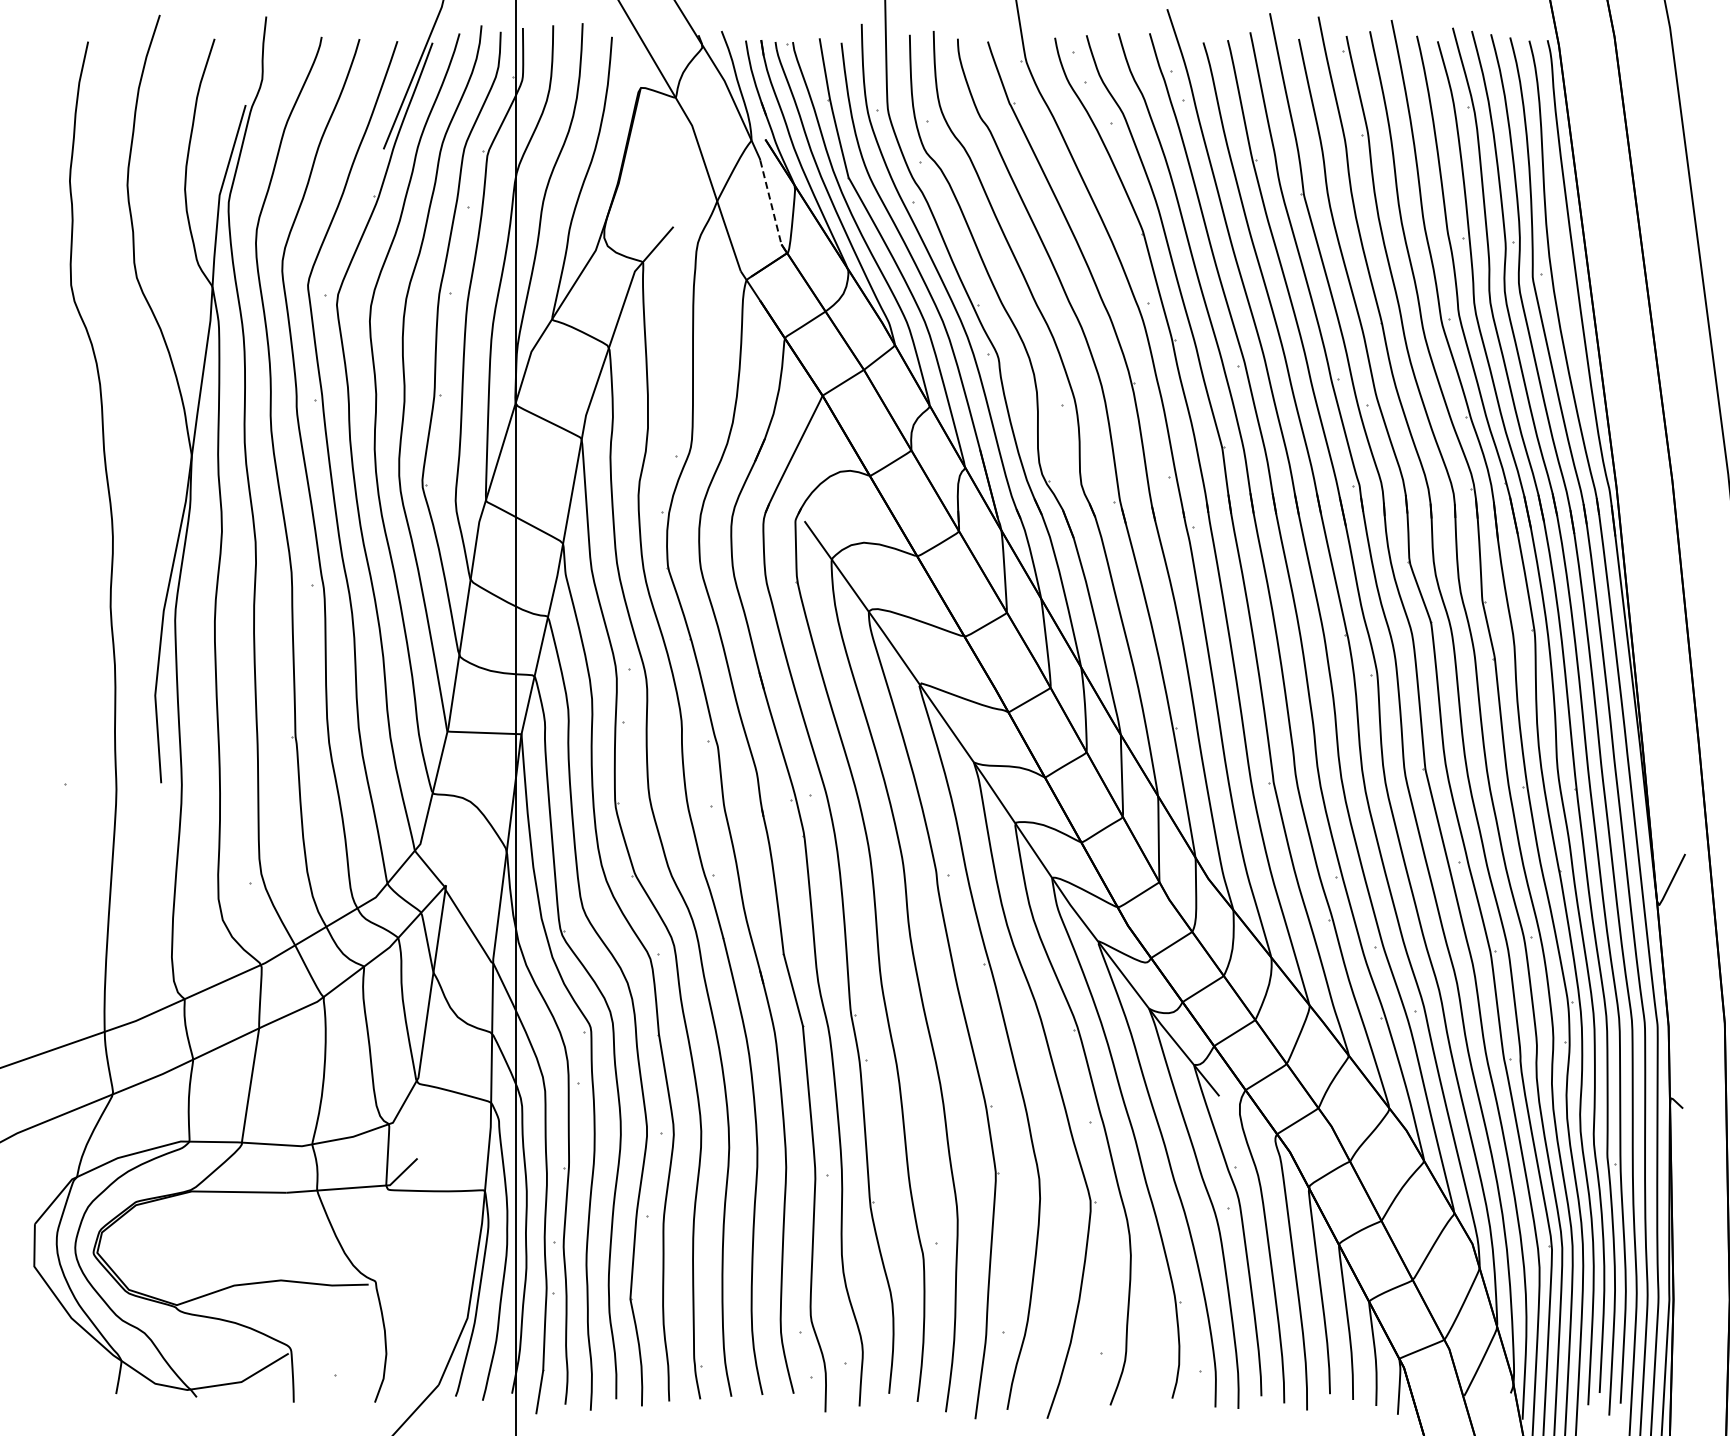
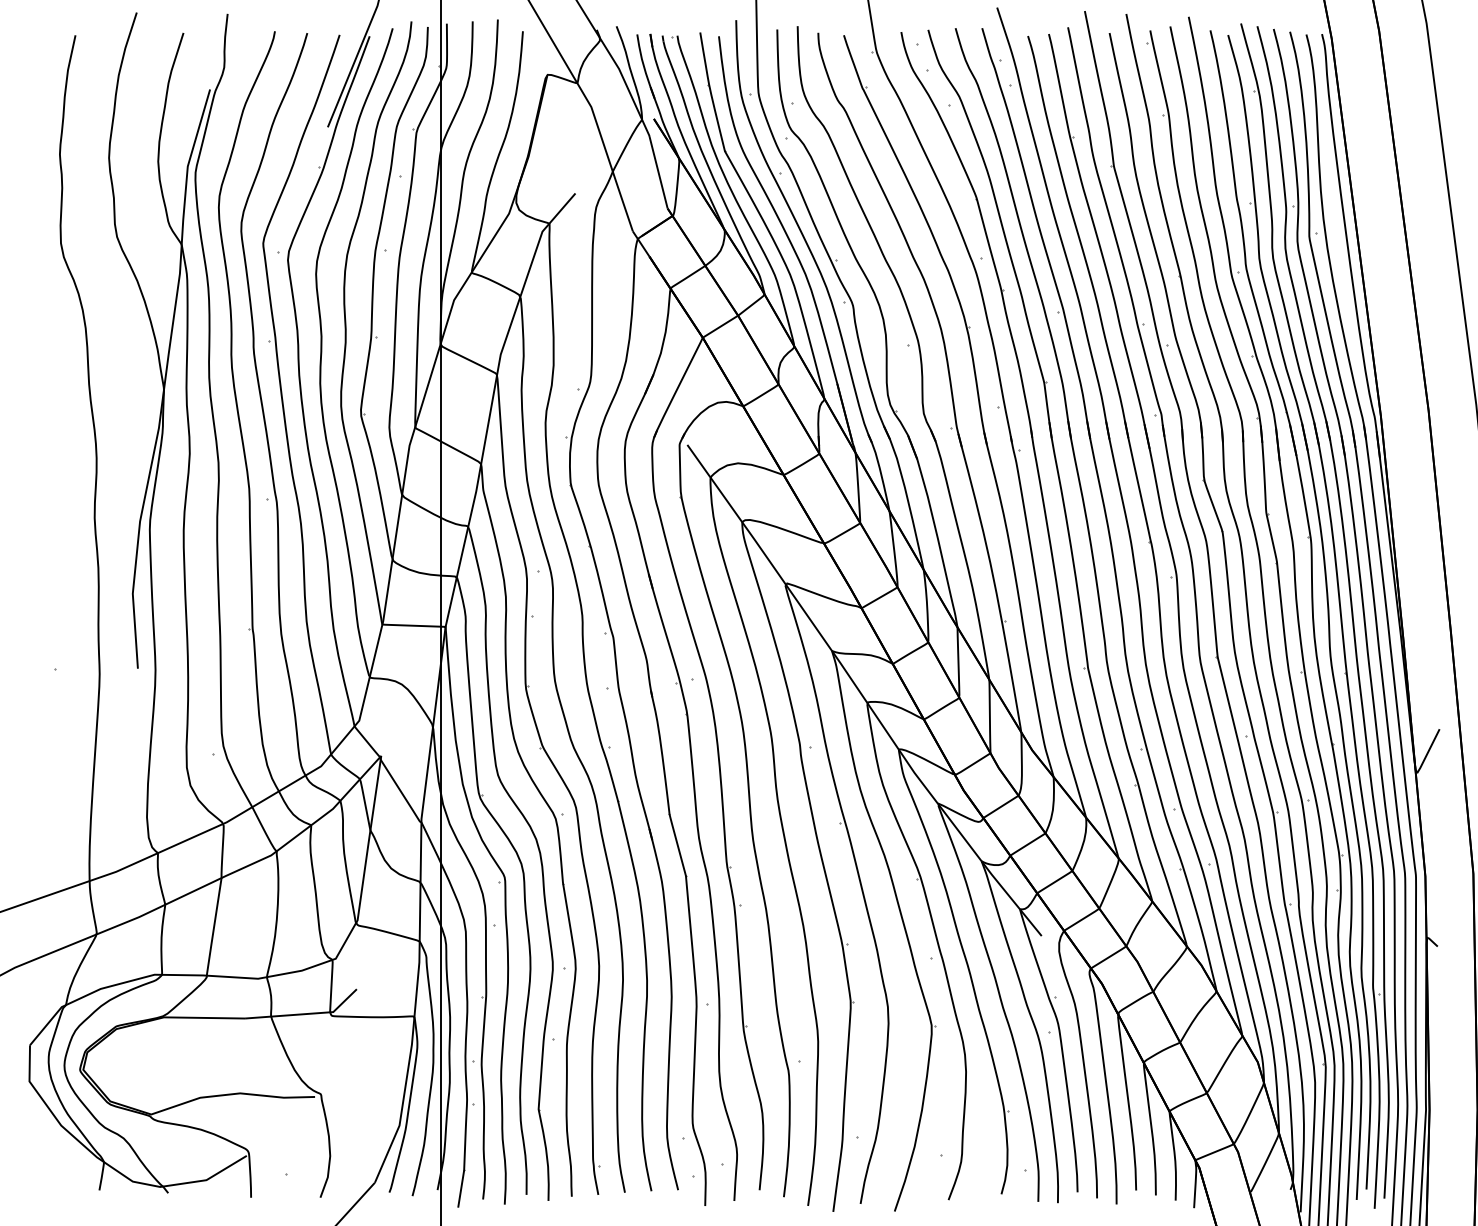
line: (771, 203) -> (659, 173), dashed -> solid

